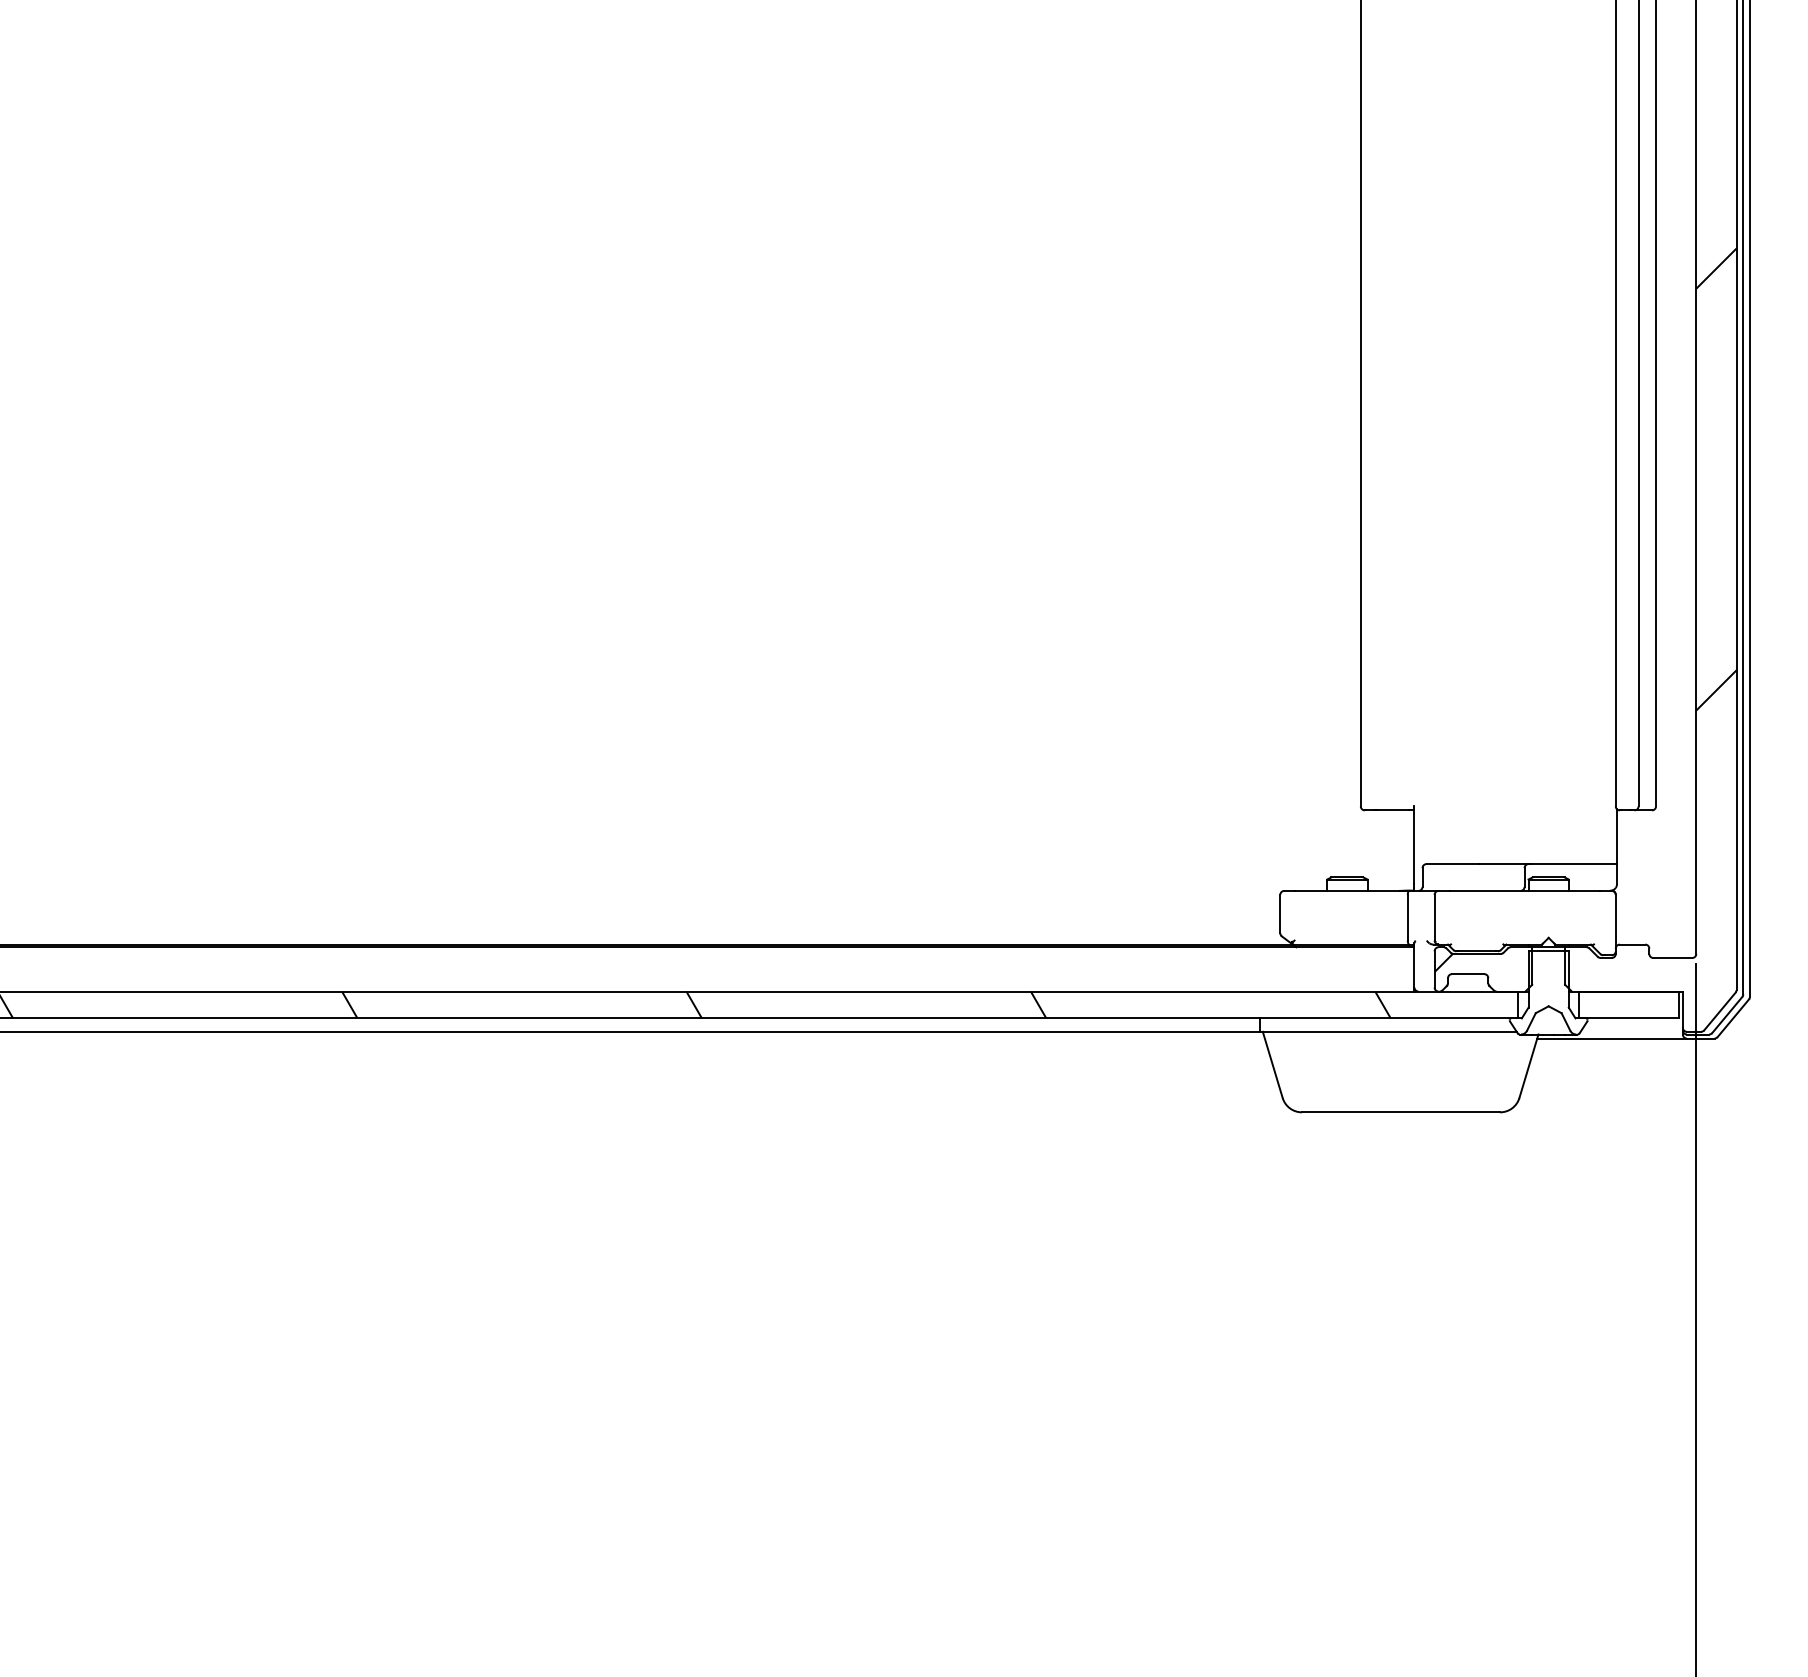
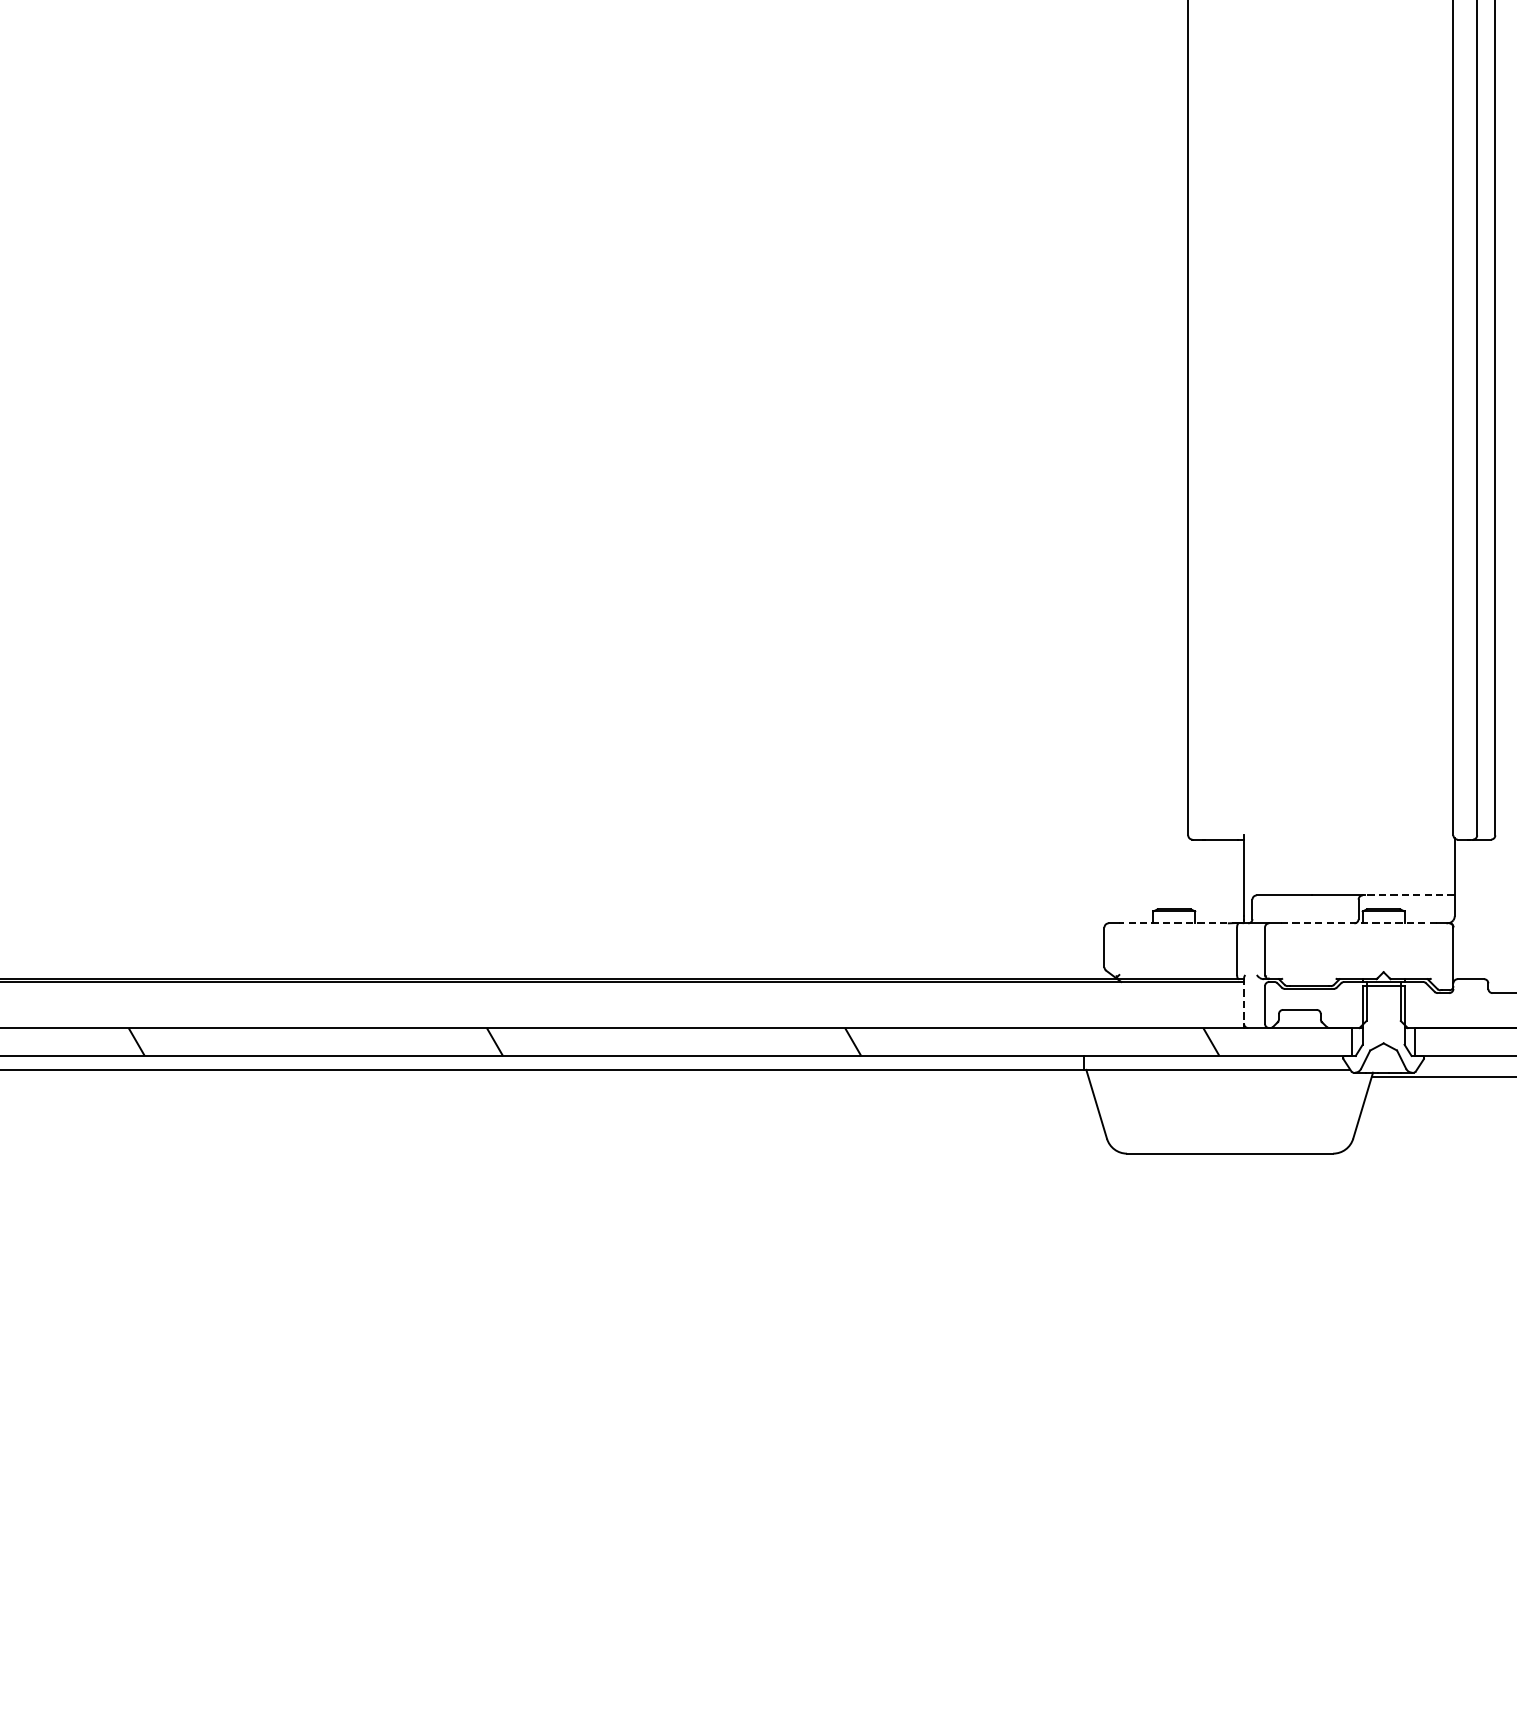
line: (1573, 864) -> (1409, 895), solid -> dashed
line: (1351, 890) -> (1178, 922), solid -> dashed
line: (1524, 890) -> (1358, 922), solid -> dashed
hatch: (1443, 962) -> (1274, 997), removed
line: (1414, 965) -> (1244, 1000), solid -> dashed

